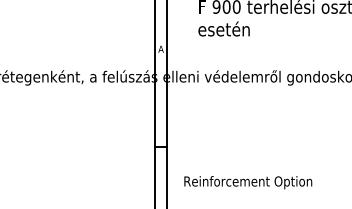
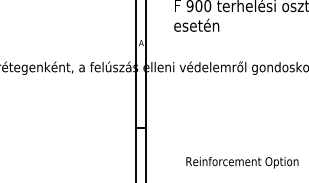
text: (248, 182) -> (242, 162), moved

